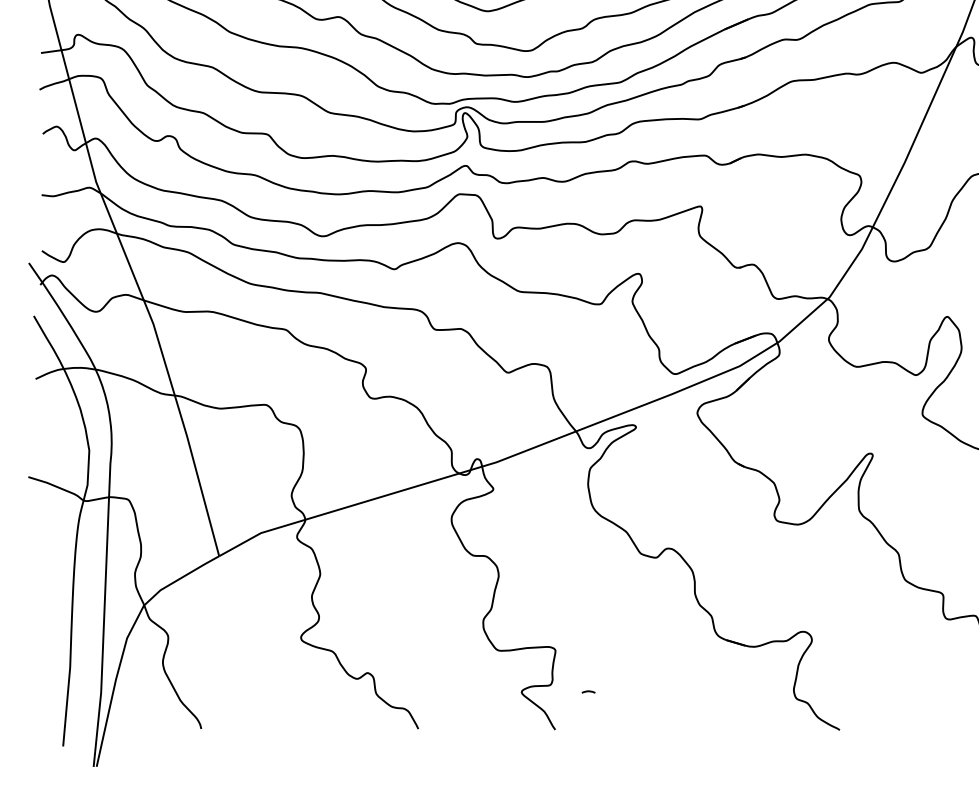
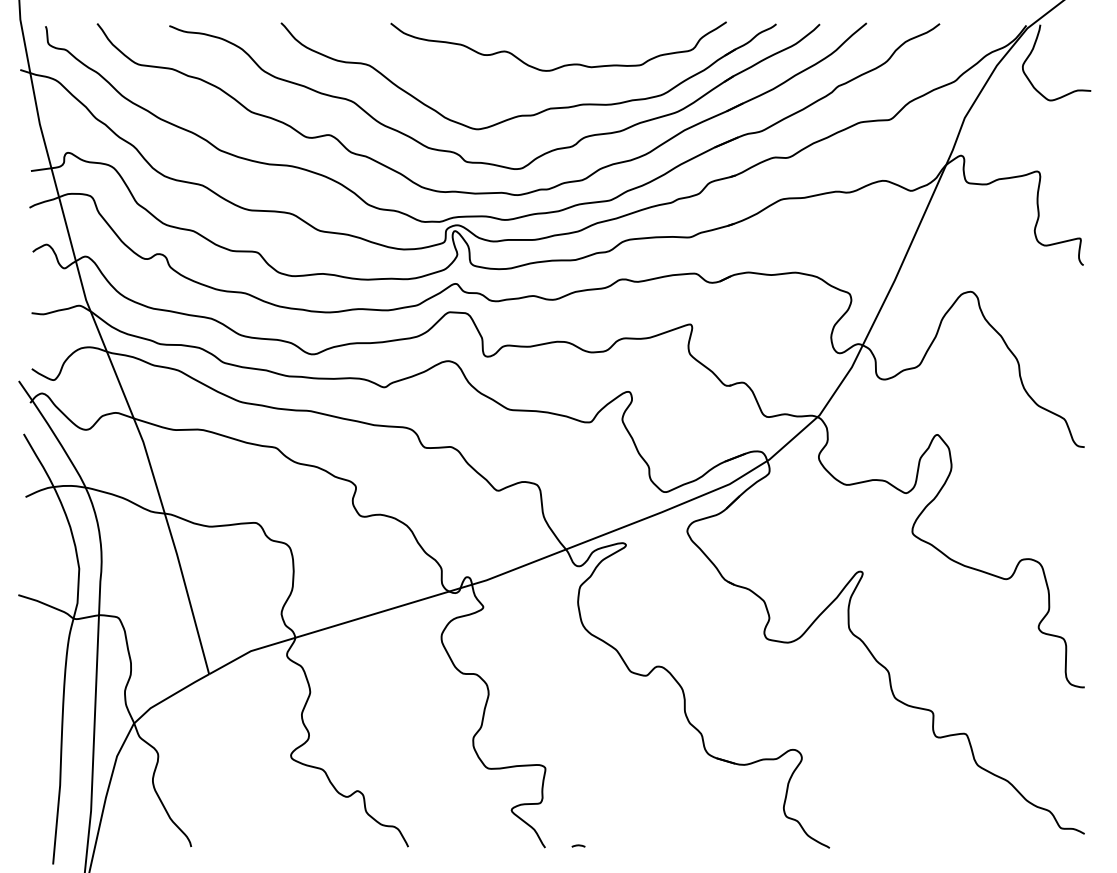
curve: (588, 691) -> (578, 845), moved

